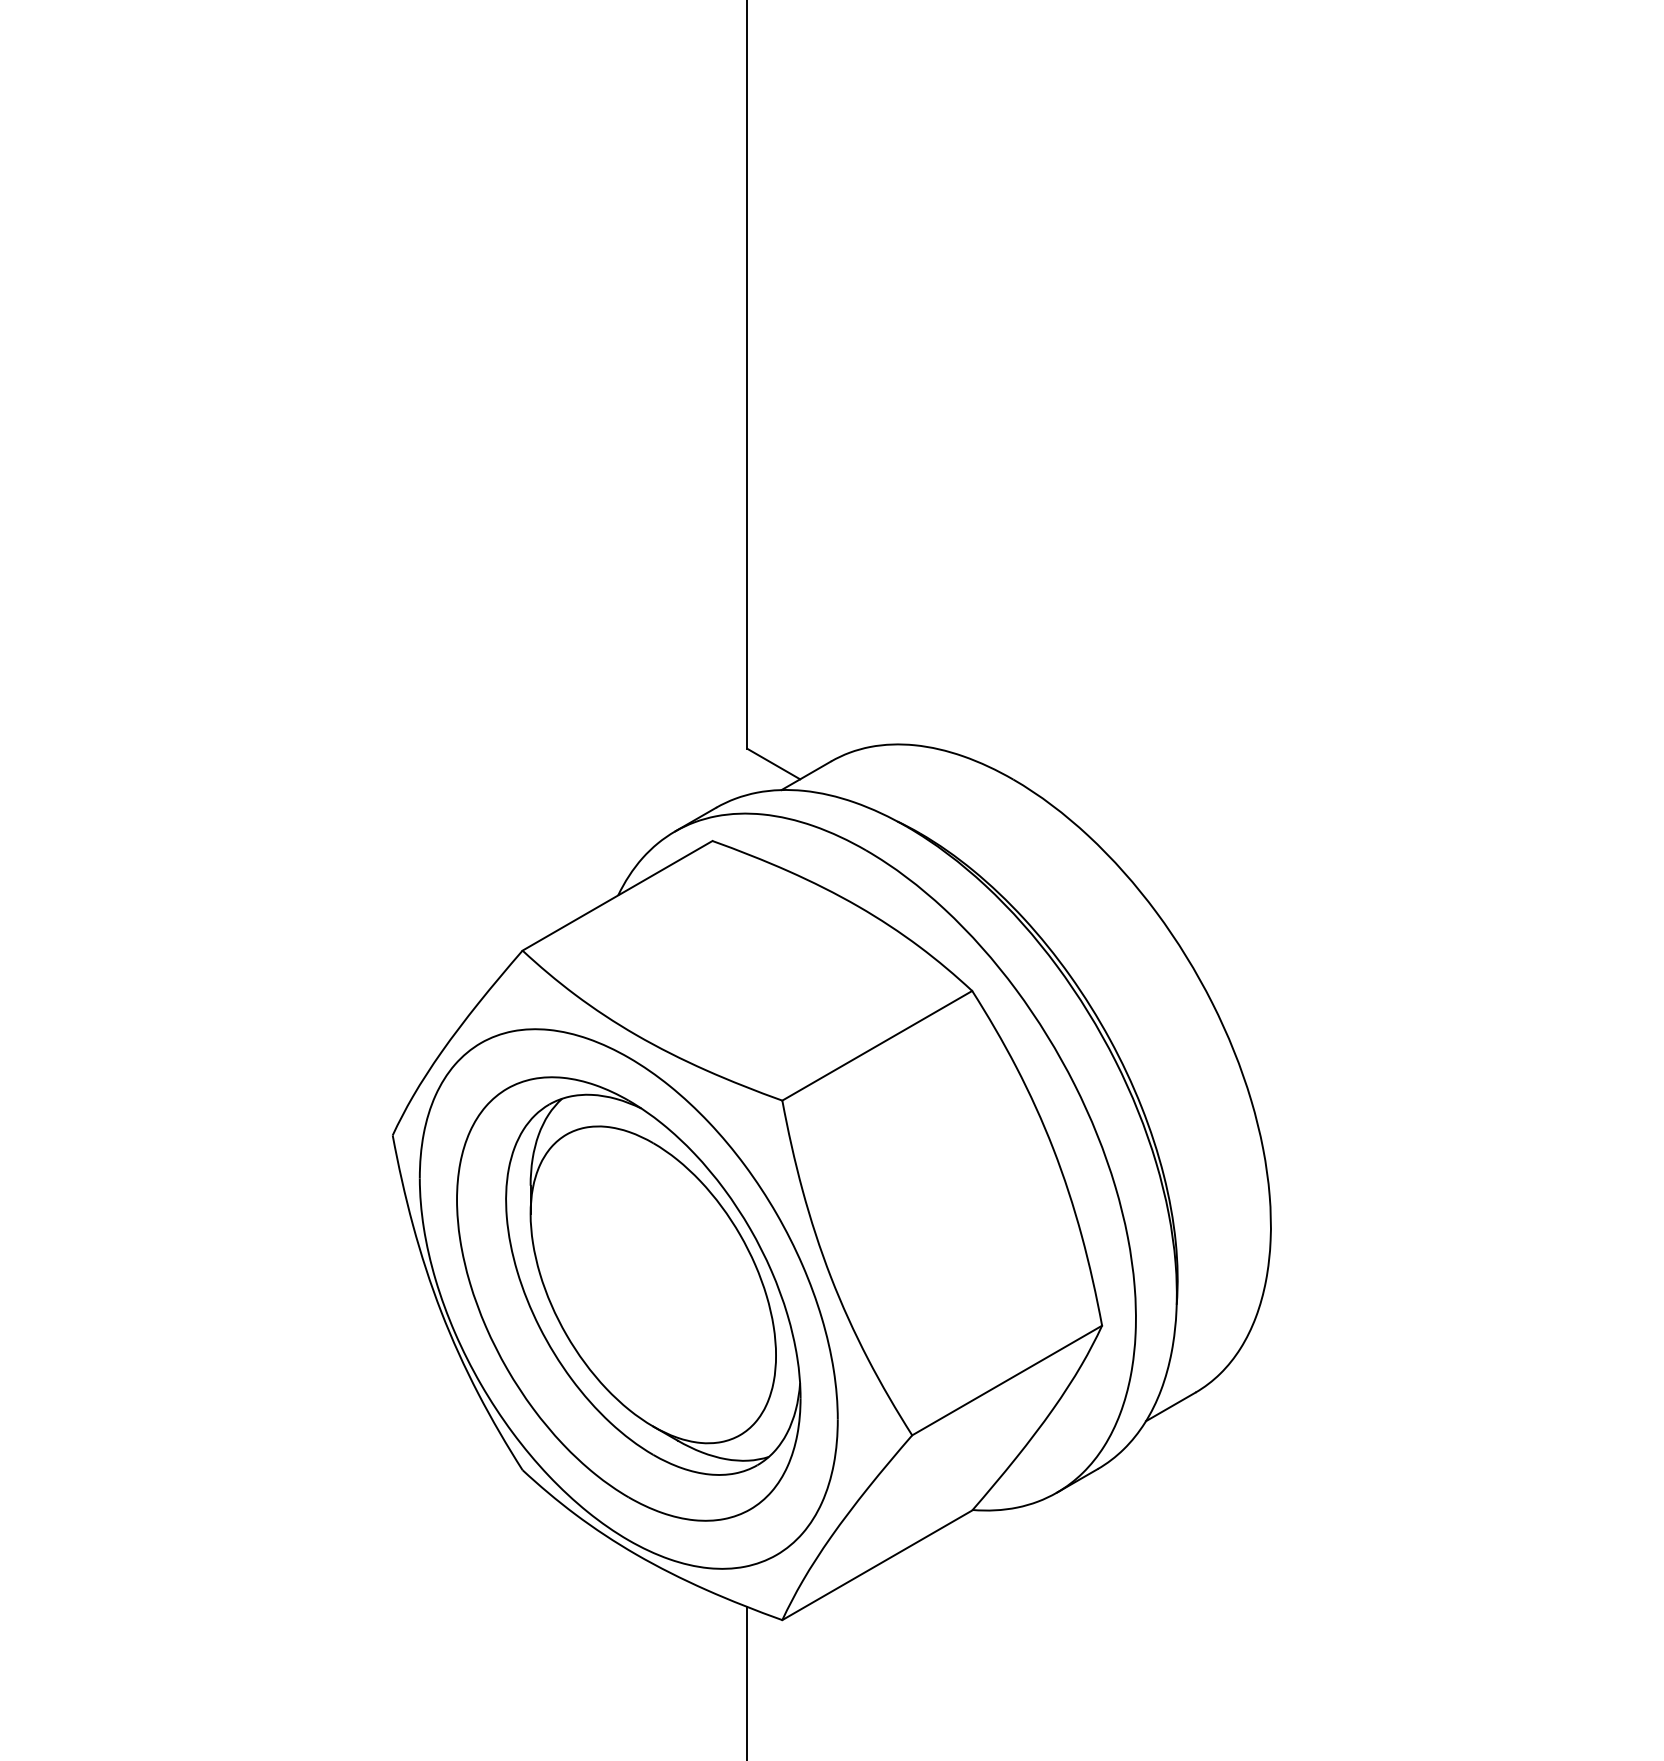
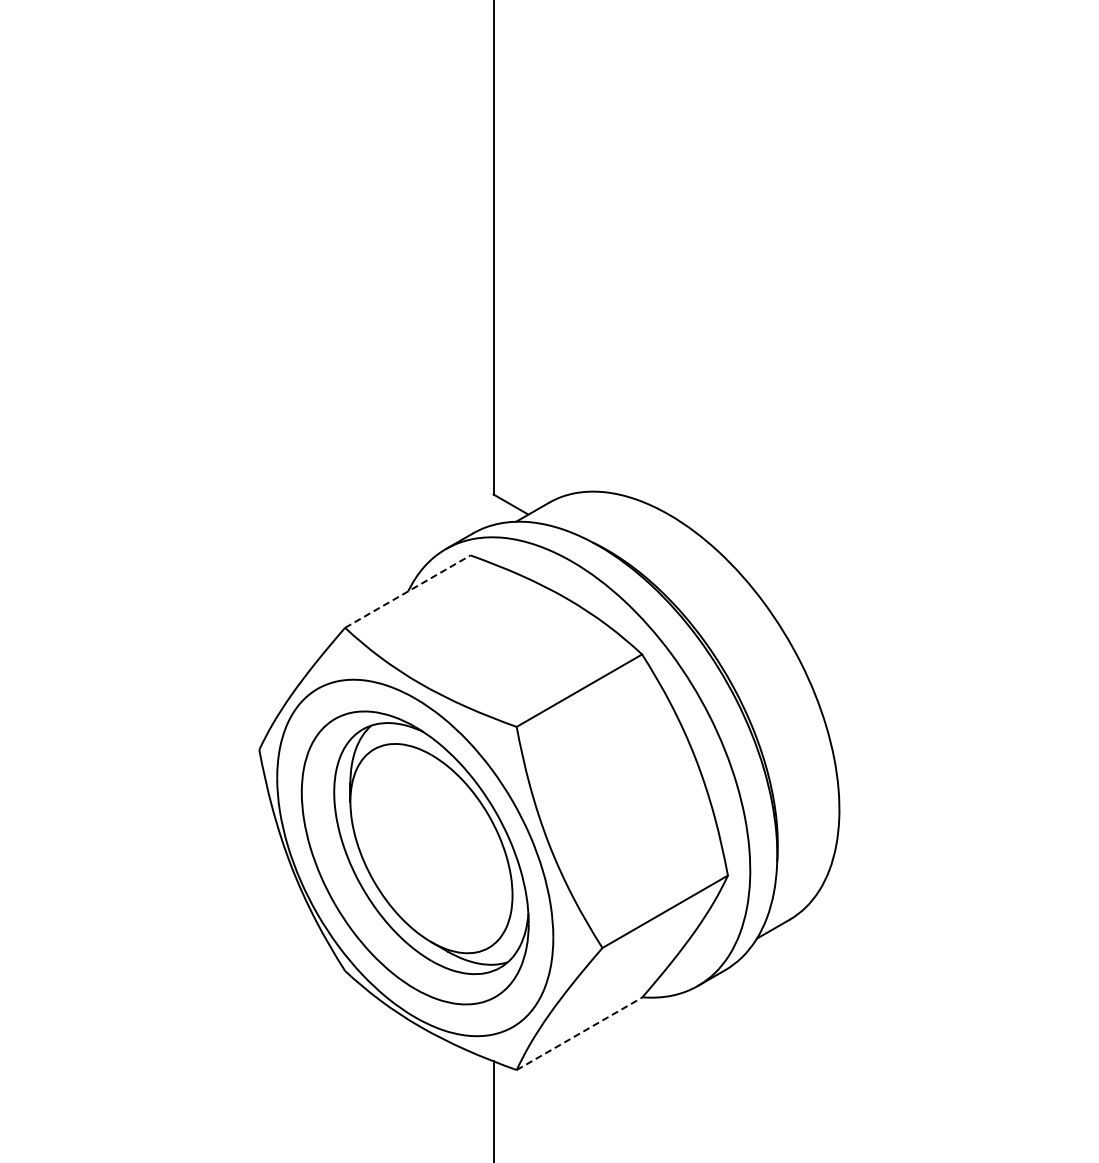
line: (618, 895) -> (408, 591), solid -> dashed
line: (877, 1564) -> (579, 1033), solid -> dashed

